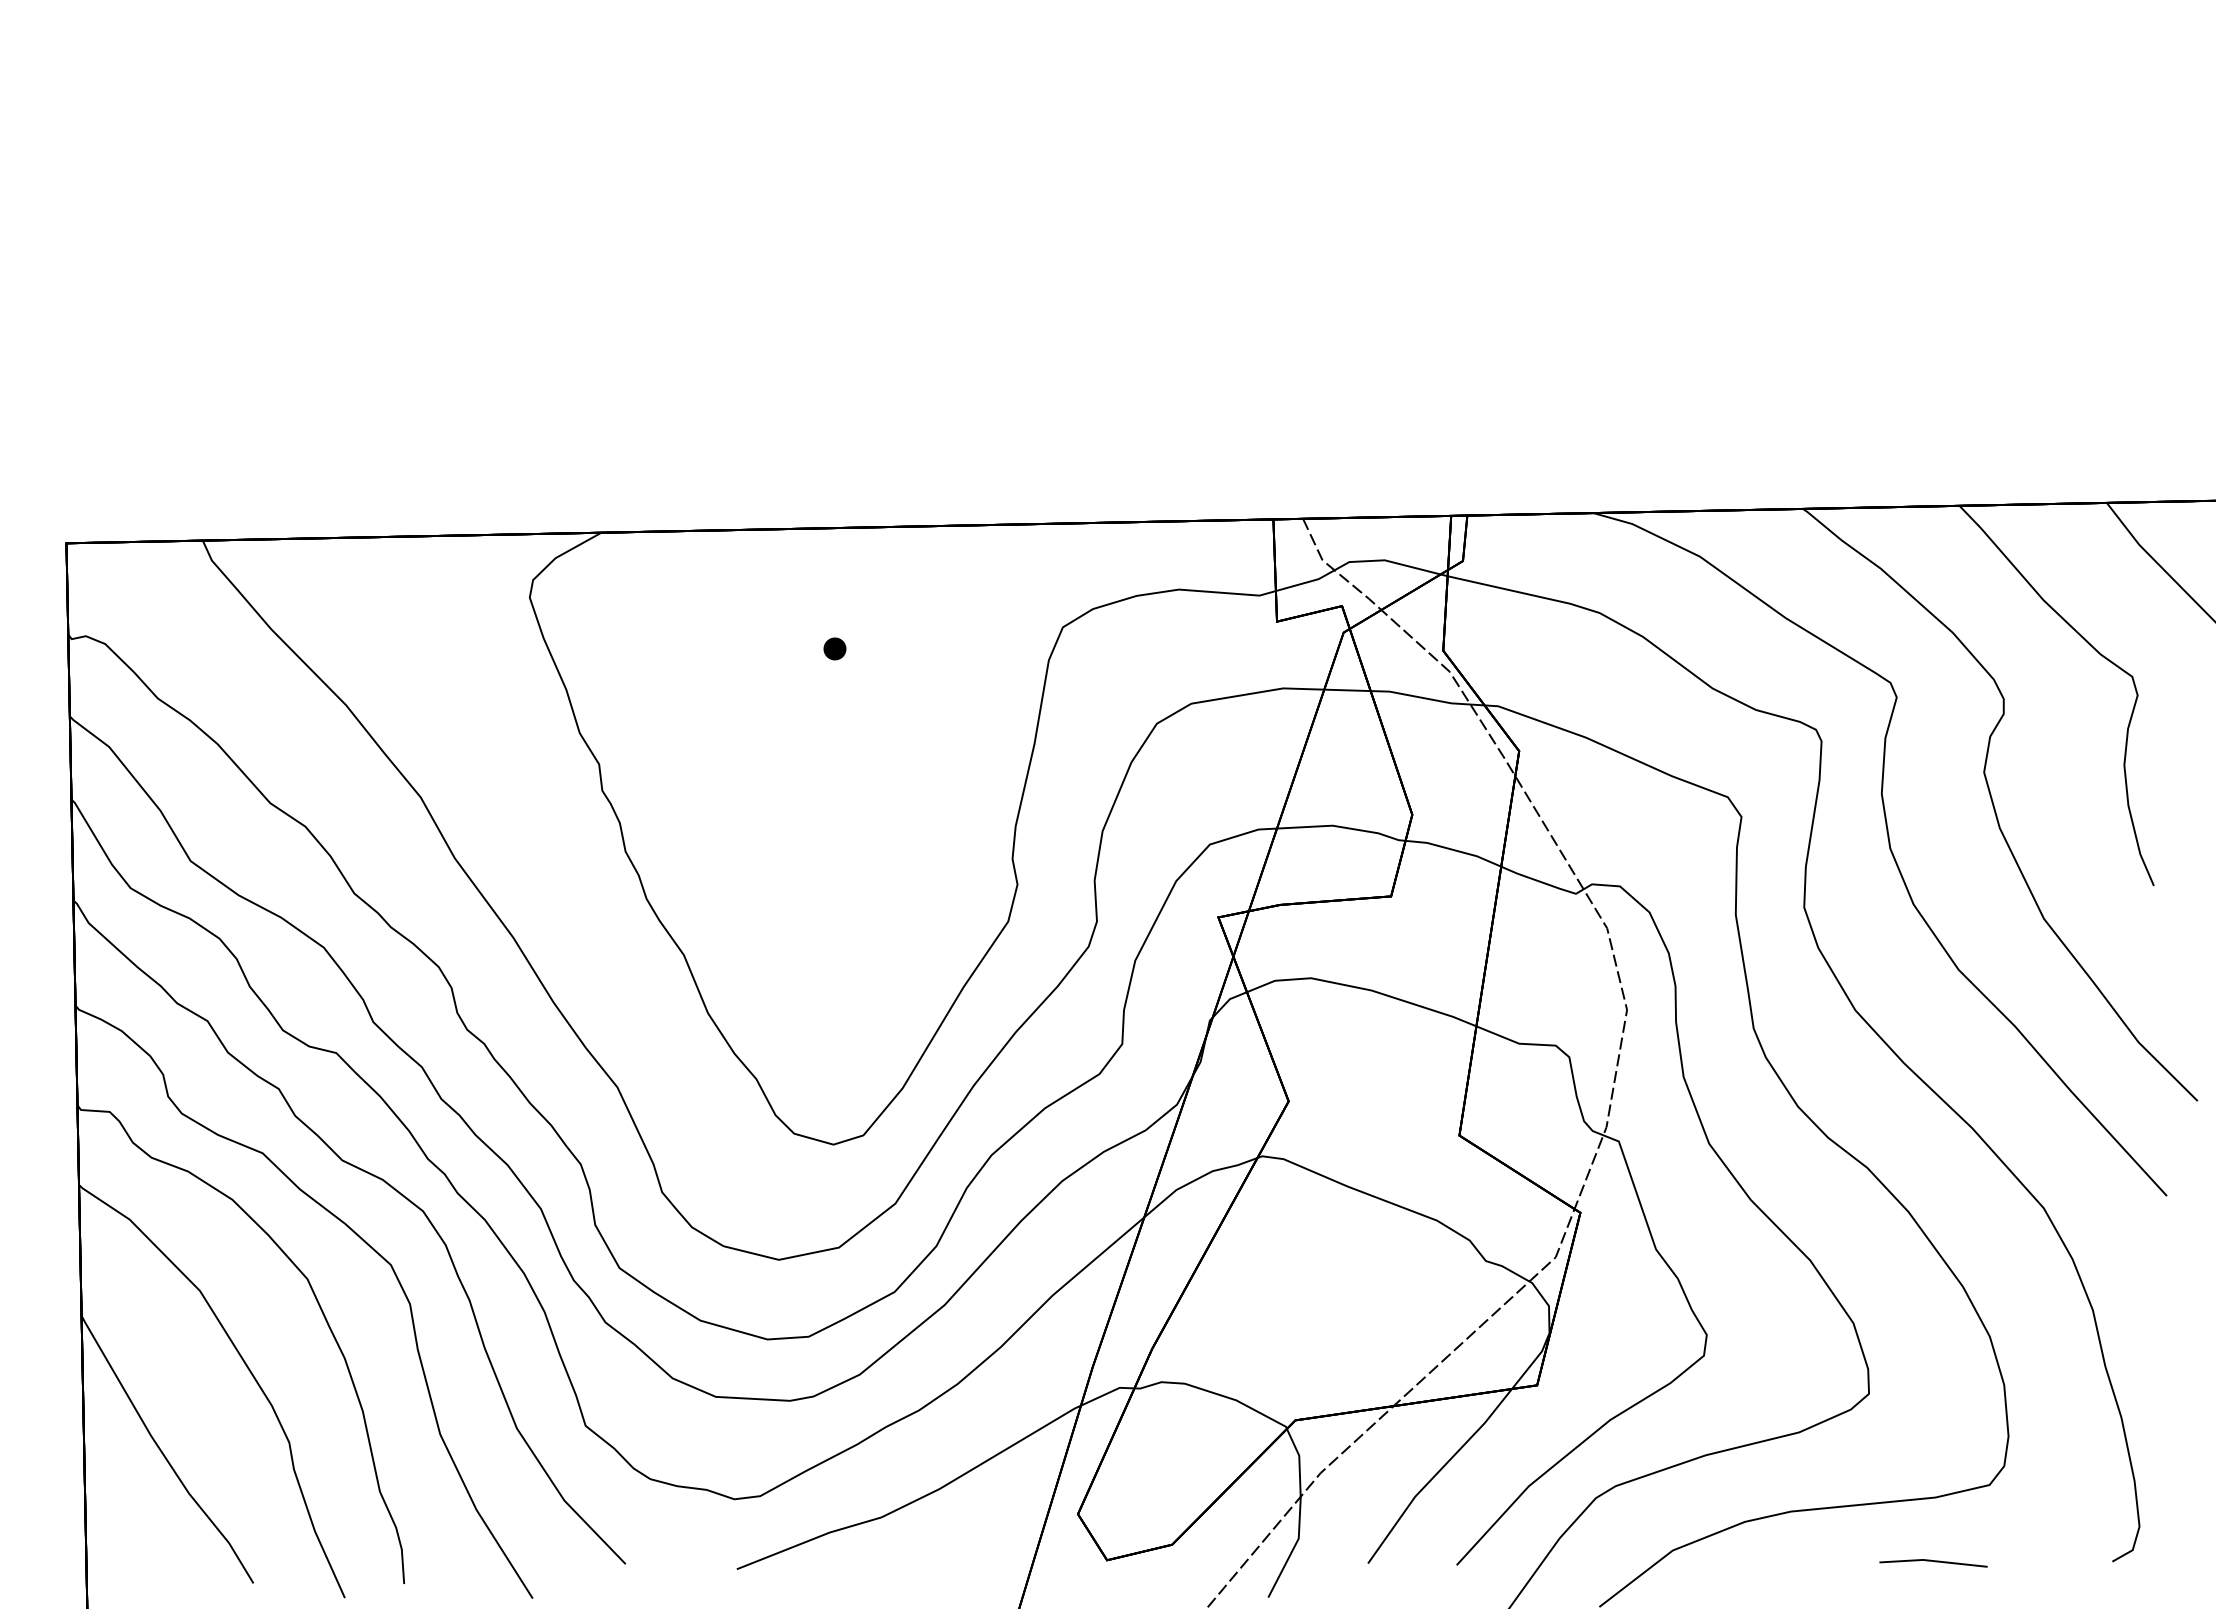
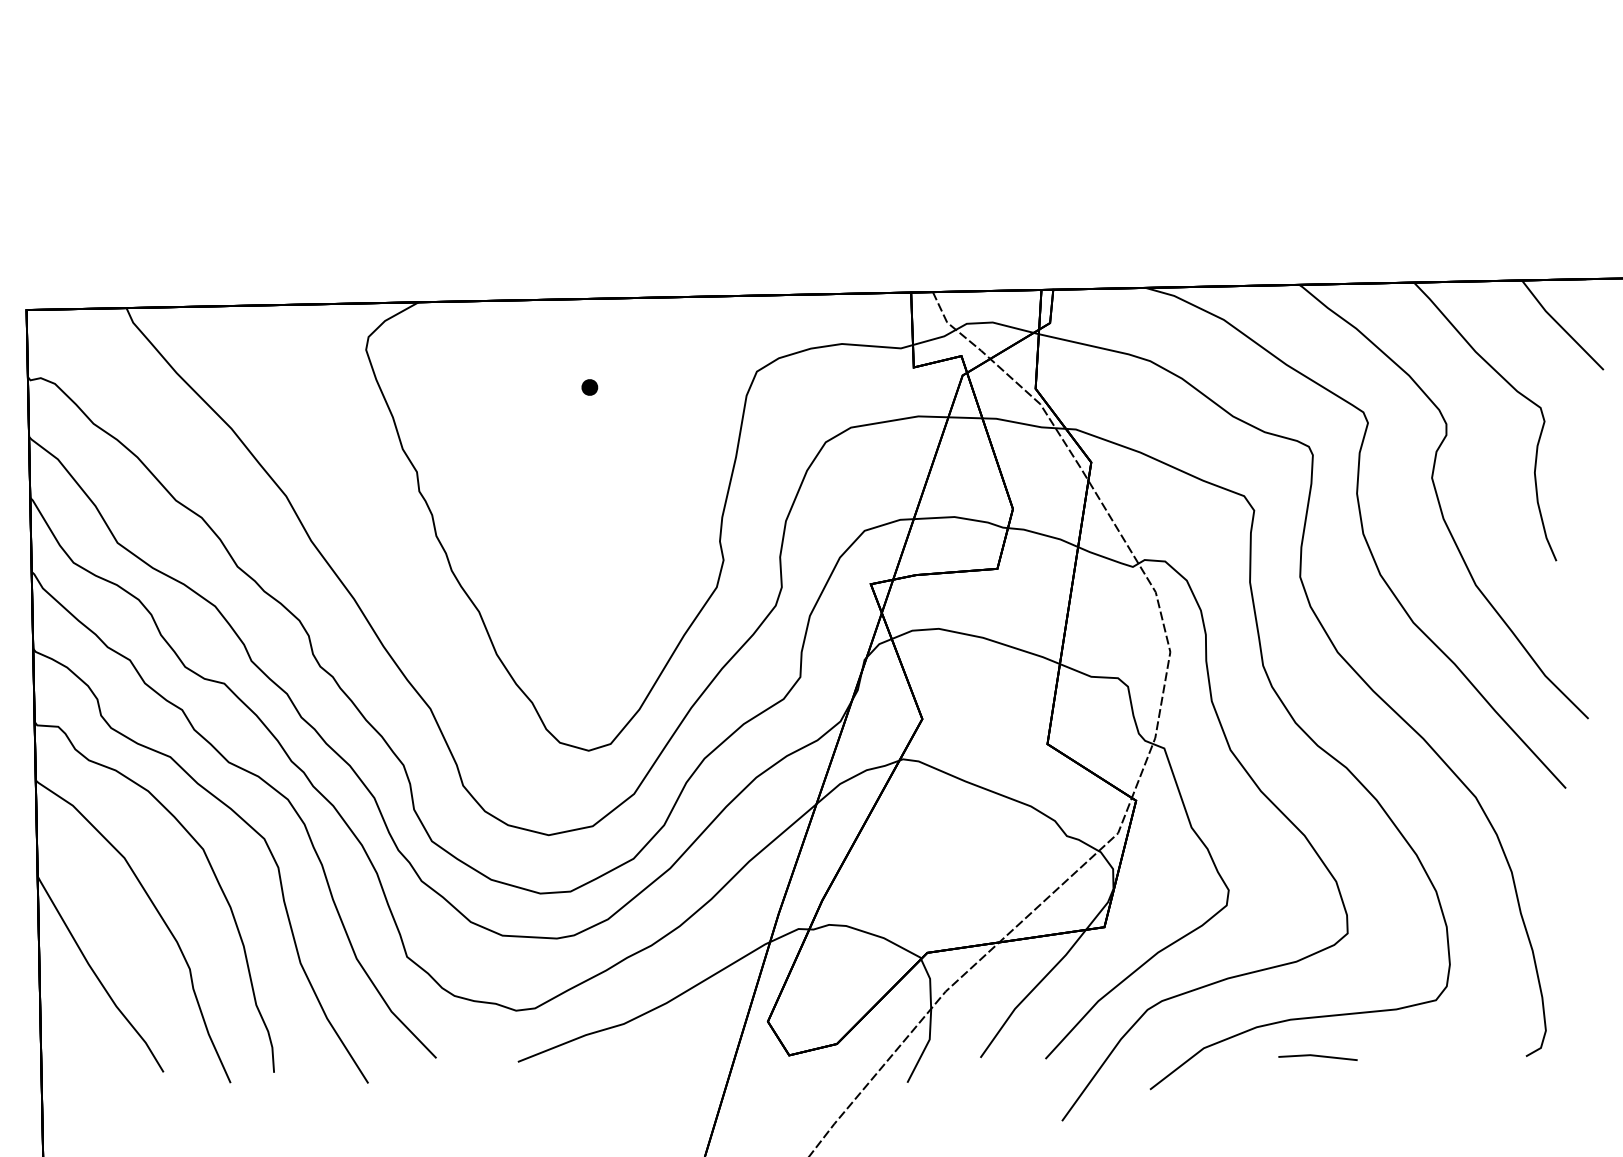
line: (1934, 1562) -> (1318, 1057), moved

